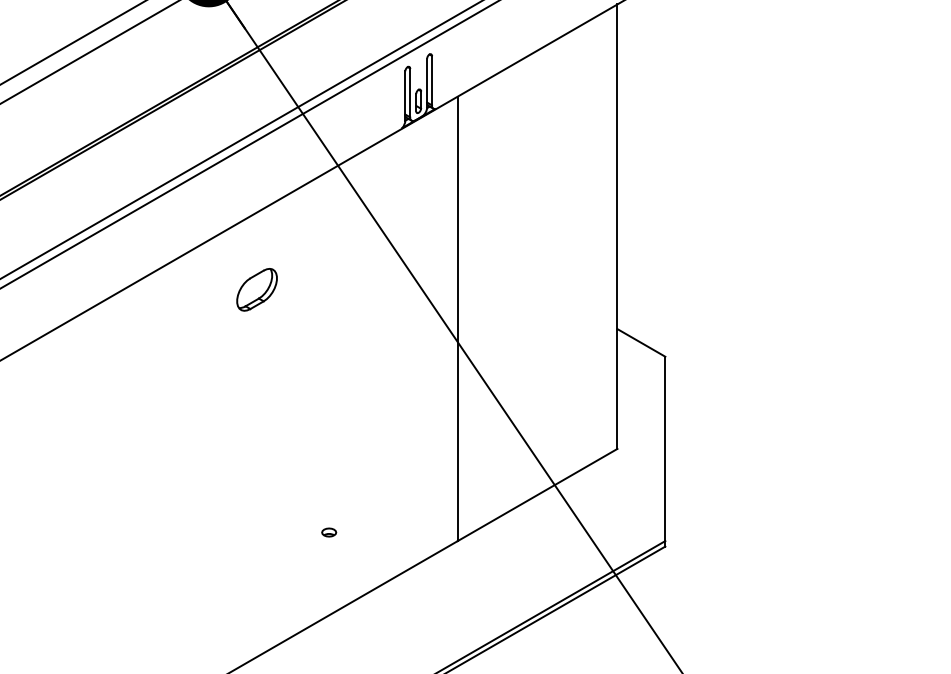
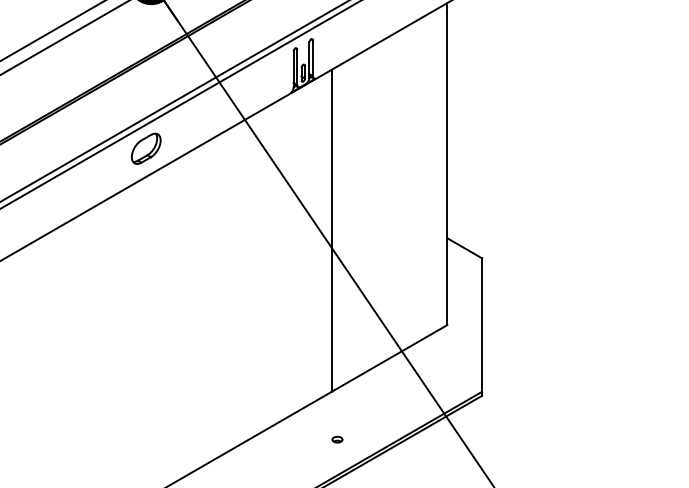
part: (257, 289) -> (146, 148), moved
part: (329, 532) -> (337, 439), moved

